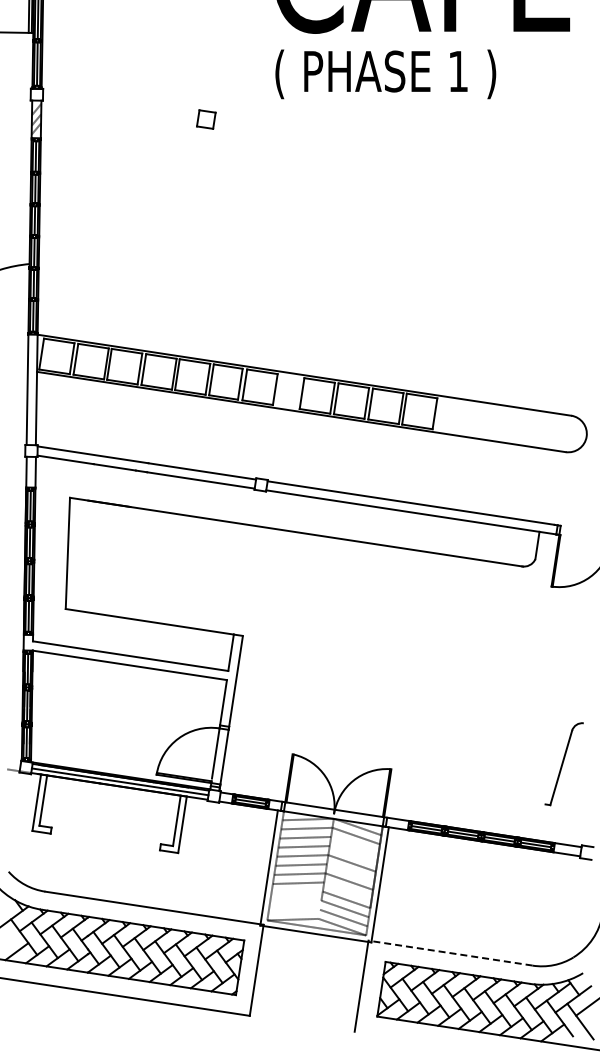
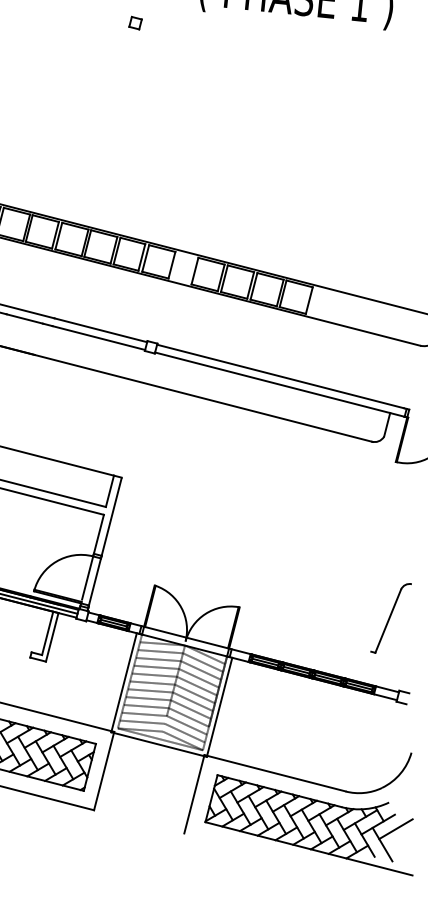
part: (205, 119) -> (134, 23), size x0.71
line: (354, 844) -> (200, 669), added
line: (353, 854) -> (199, 678), added
line: (350, 872) -> (194, 693), added
line: (347, 890) -> (190, 709), added
line: (296, 892) -> (145, 706), added
line: (295, 901) -> (144, 714), added
line: (294, 910) -> (142, 722), added
line: (450, 953) -> (274, 773), dashed -> solid

